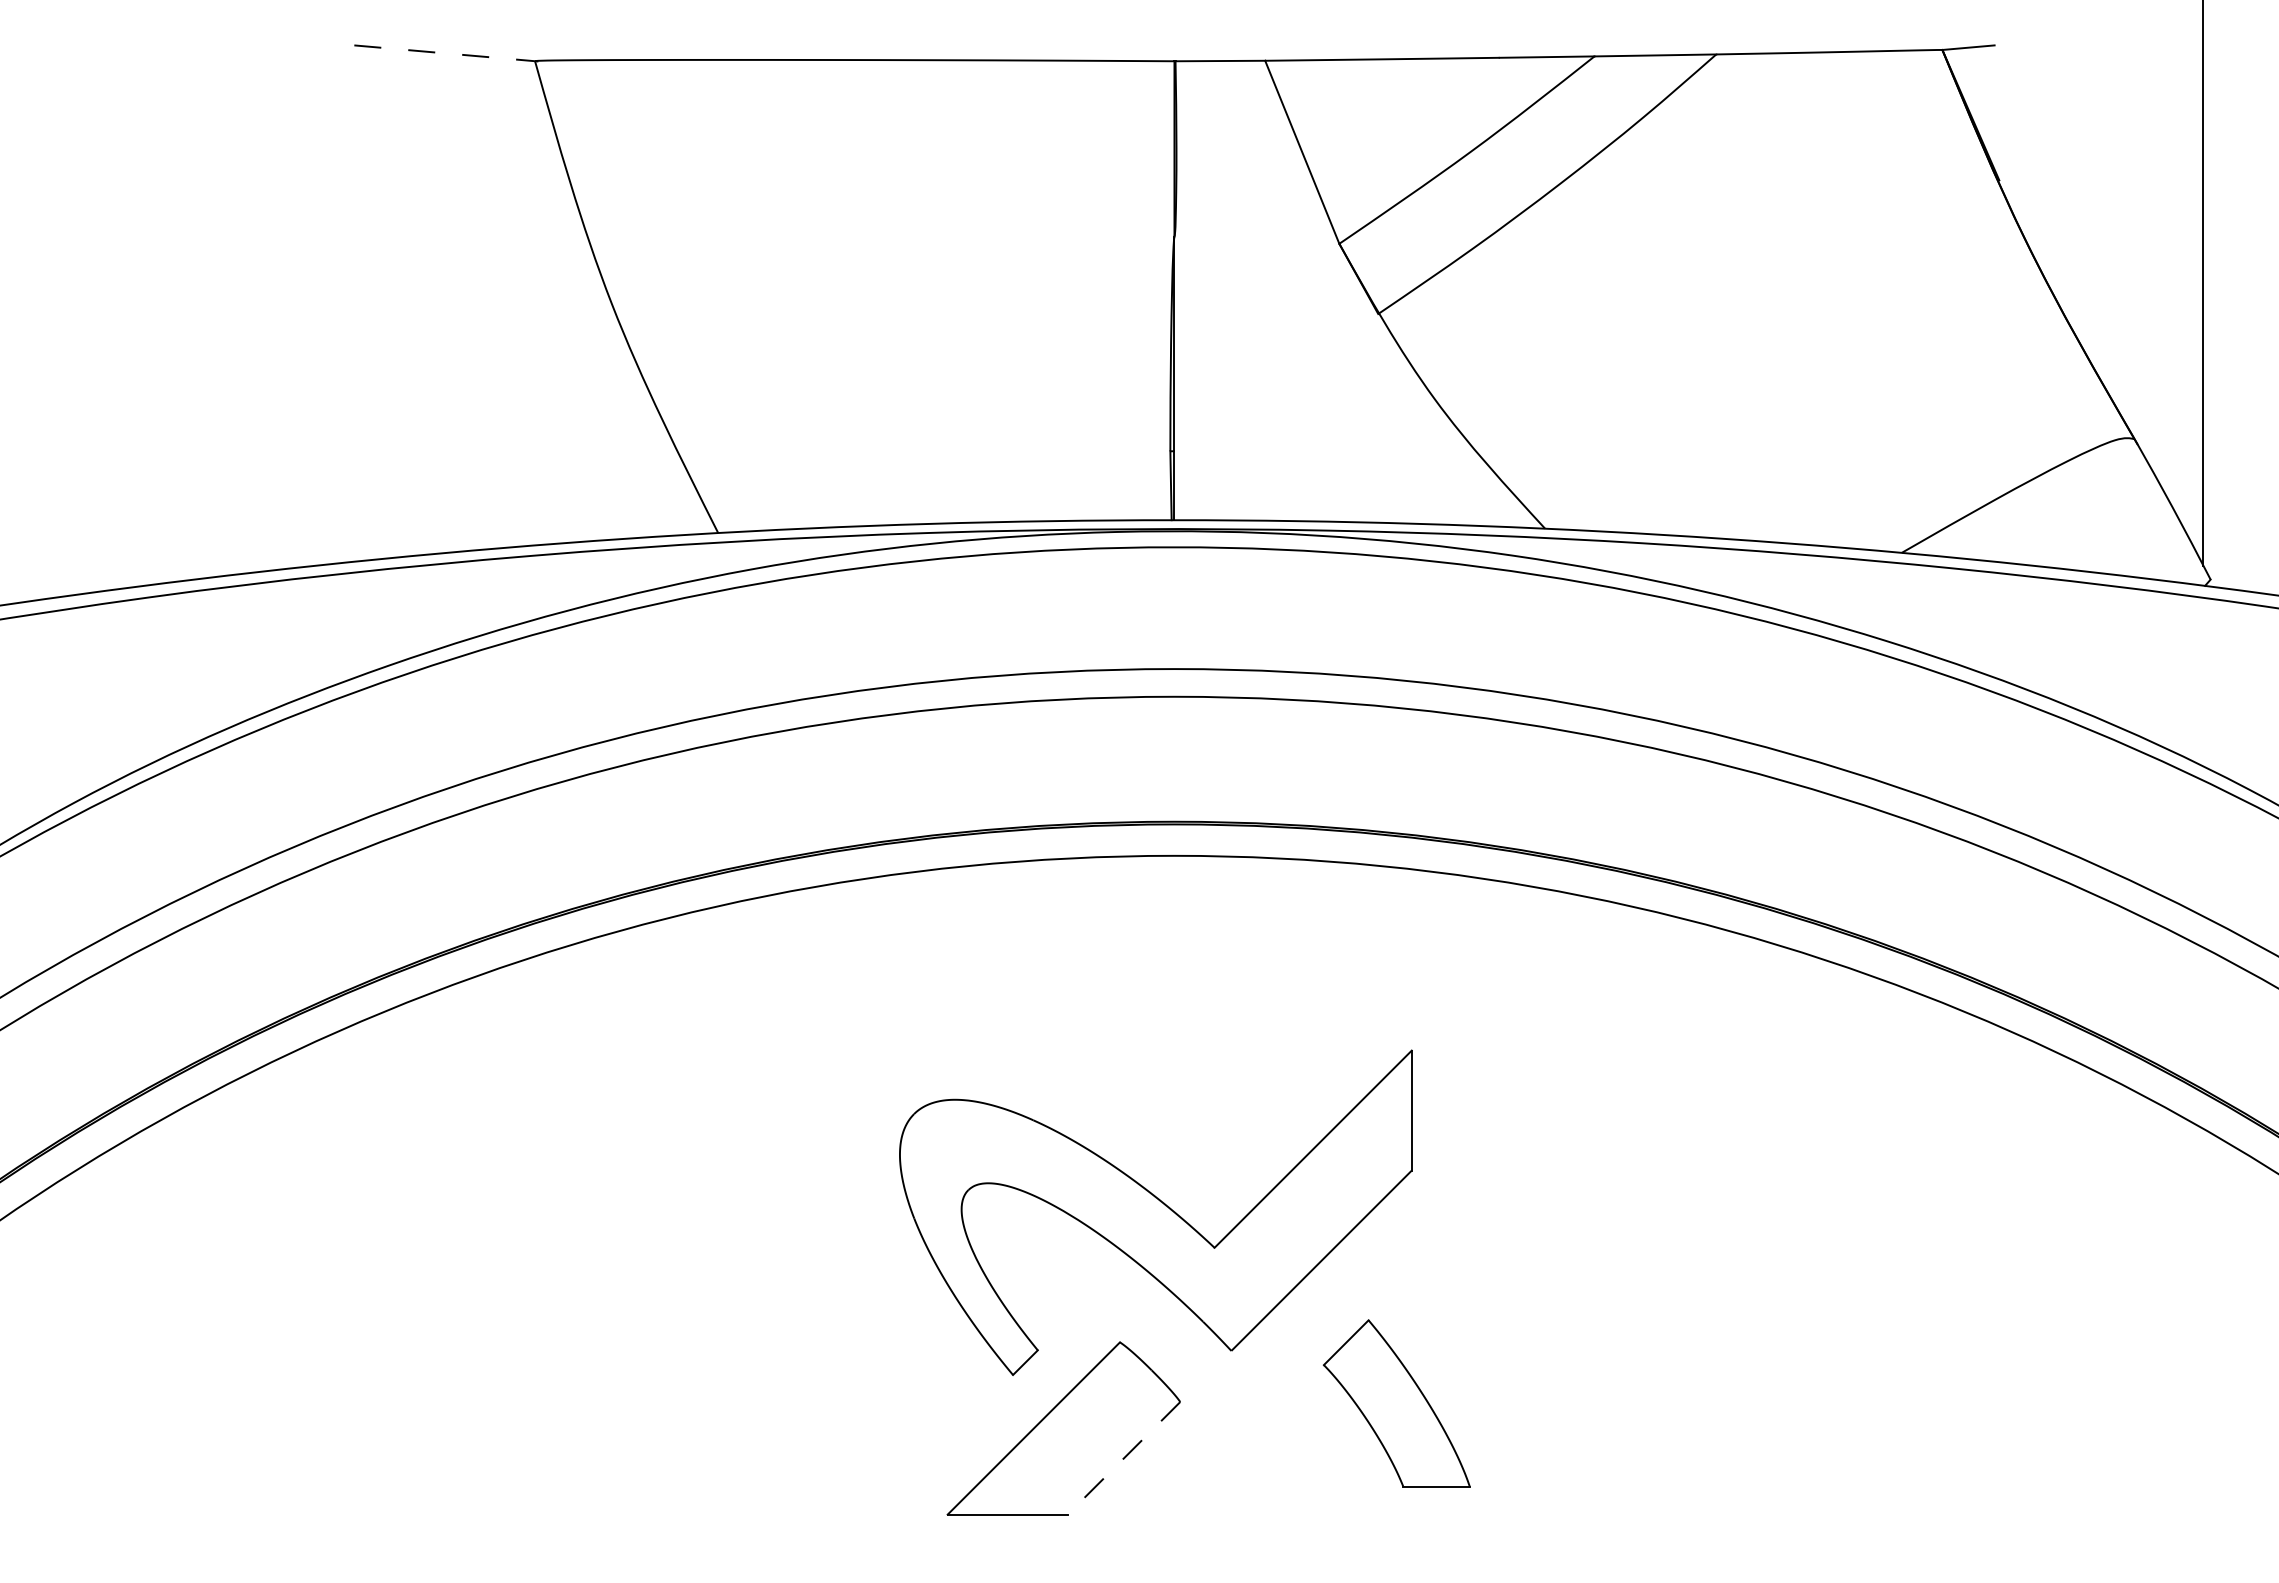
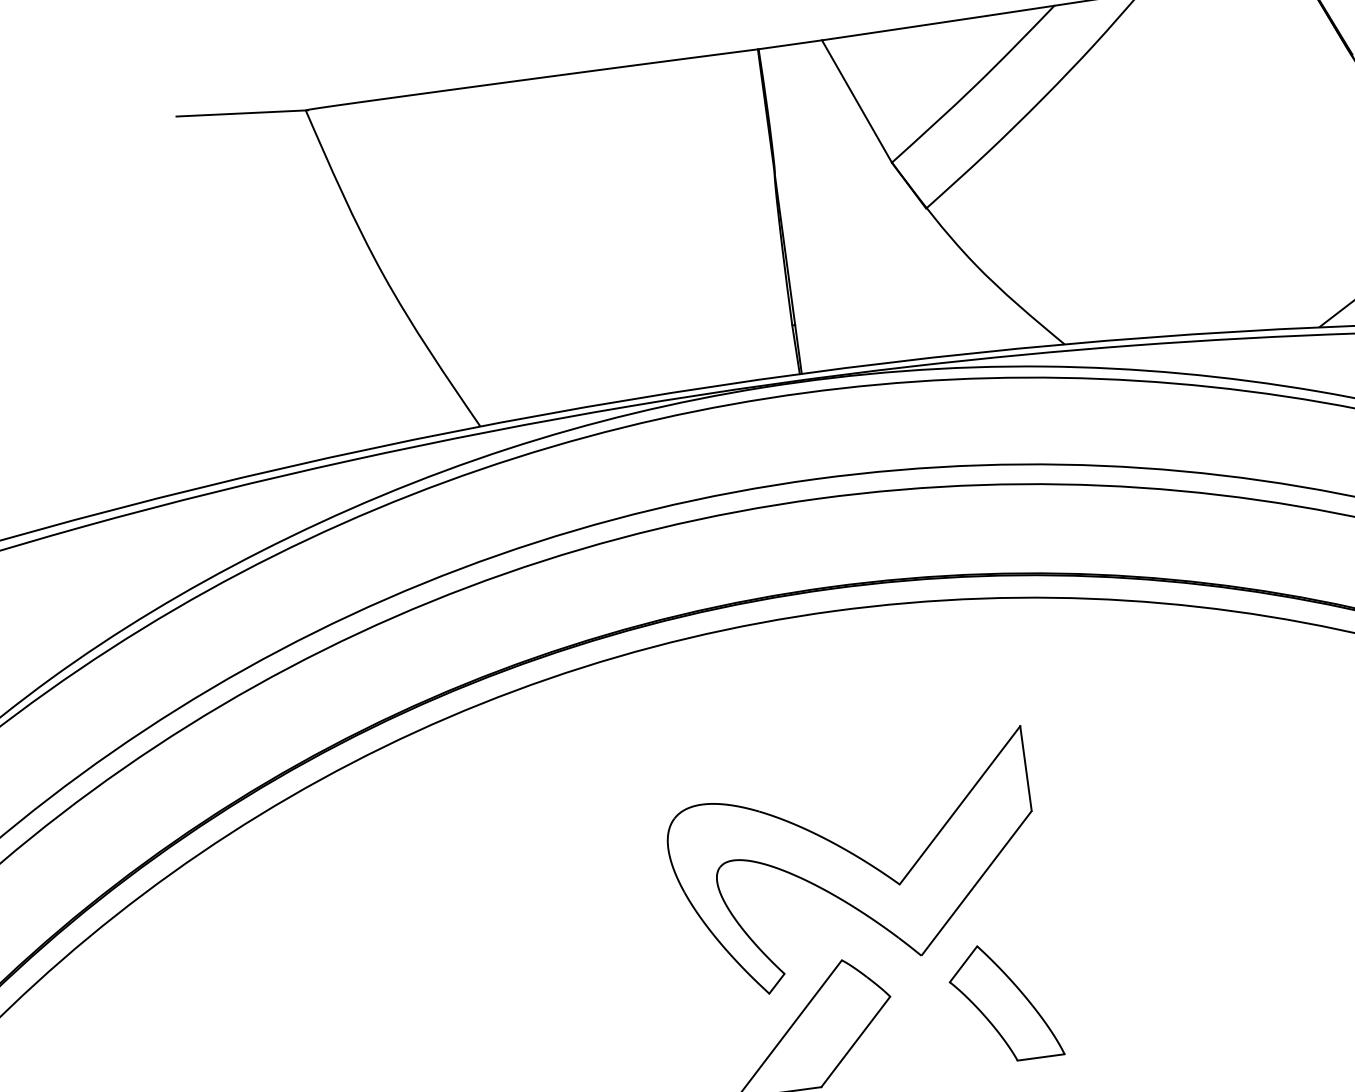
line: (446, 53) -> (242, 113), dashed -> solid
part: (1396, 1403) -> (1004, 1002), moved
line: (1124, 1458) -> (856, 1042), dashed -> solid

